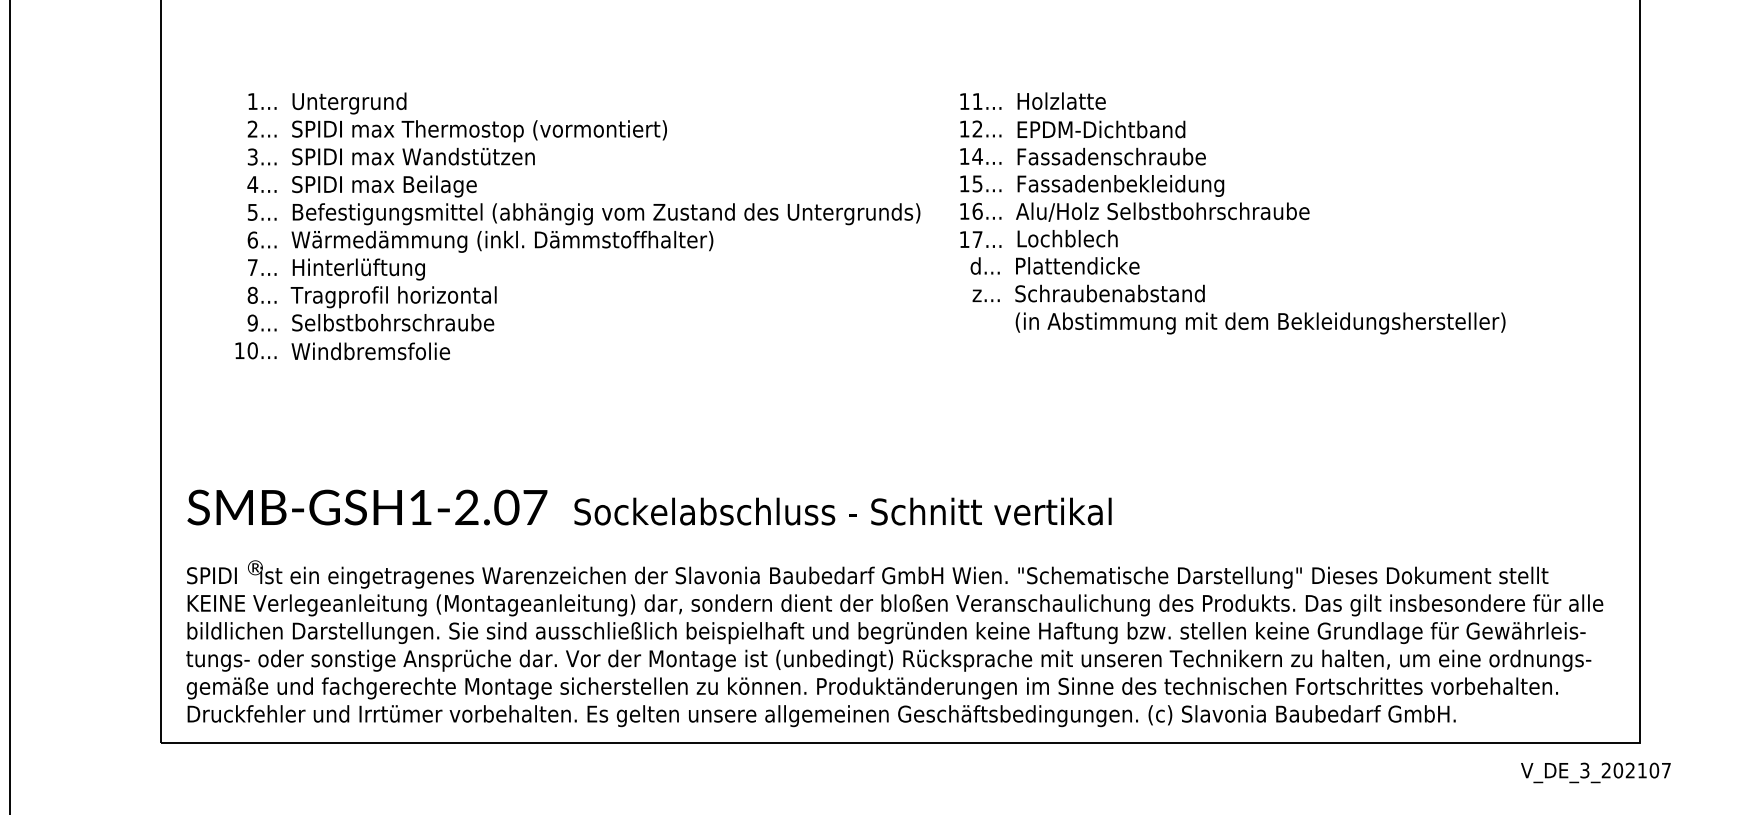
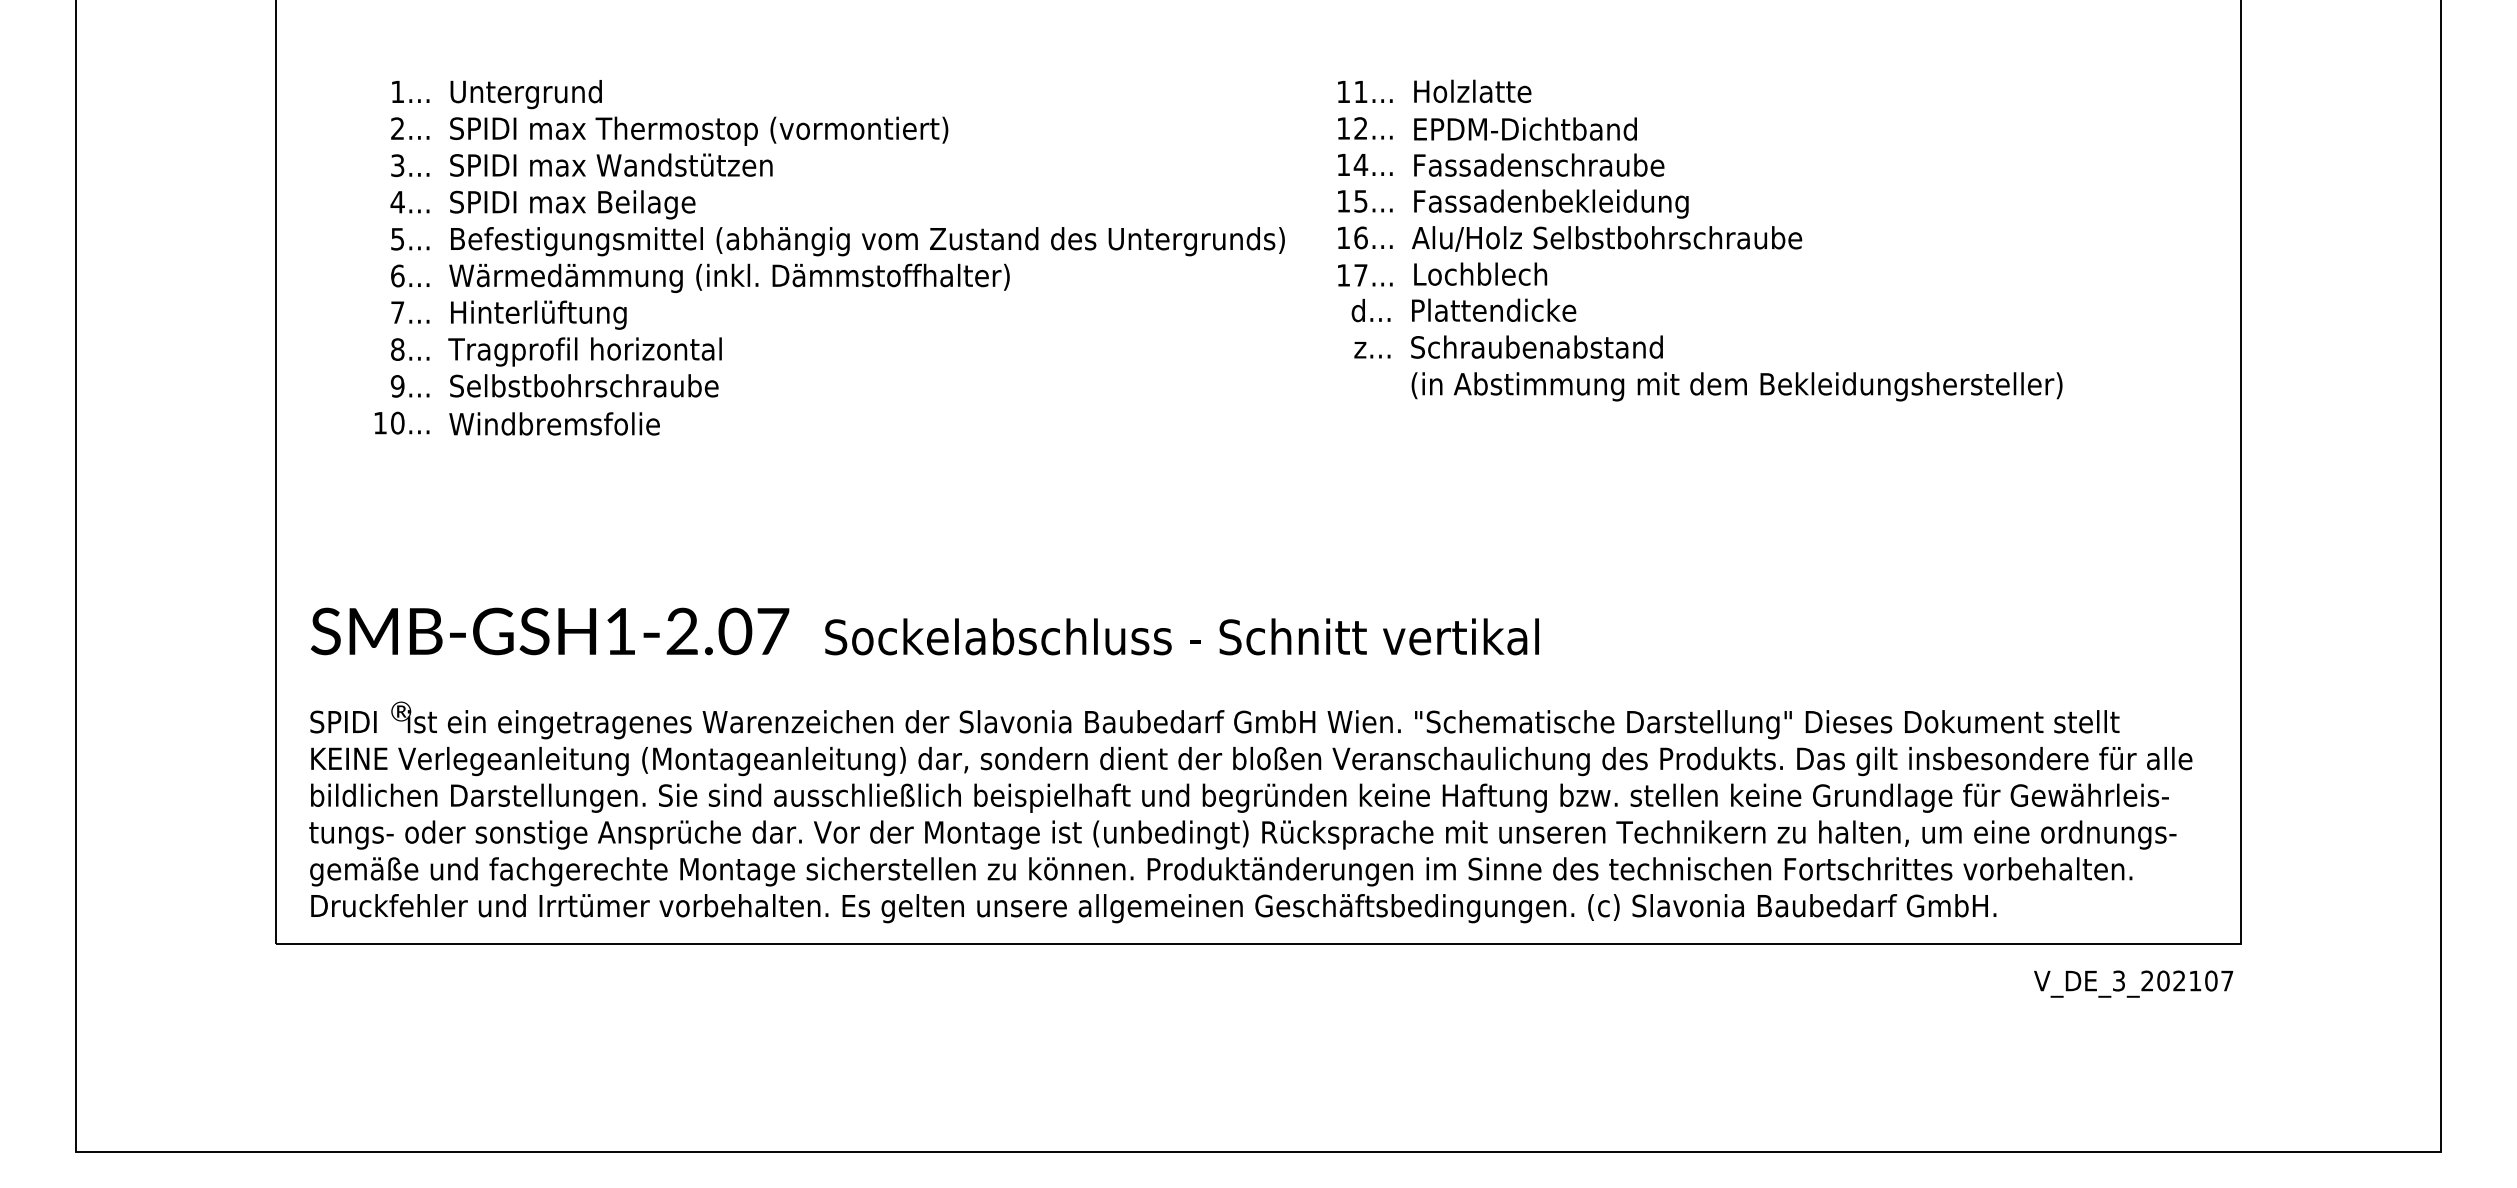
text: (1595, 772) -> (2133, 983), moved

